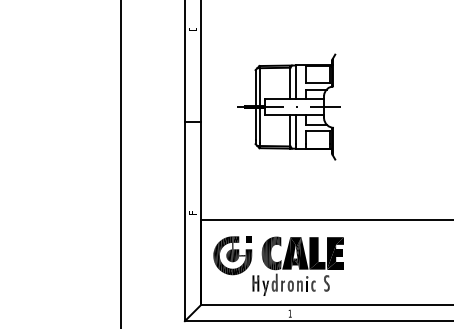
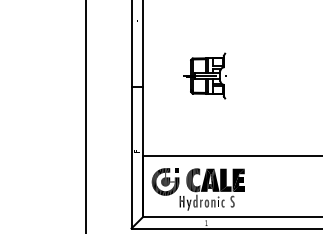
part: (287, 106) -> (204, 75), size x0.6

